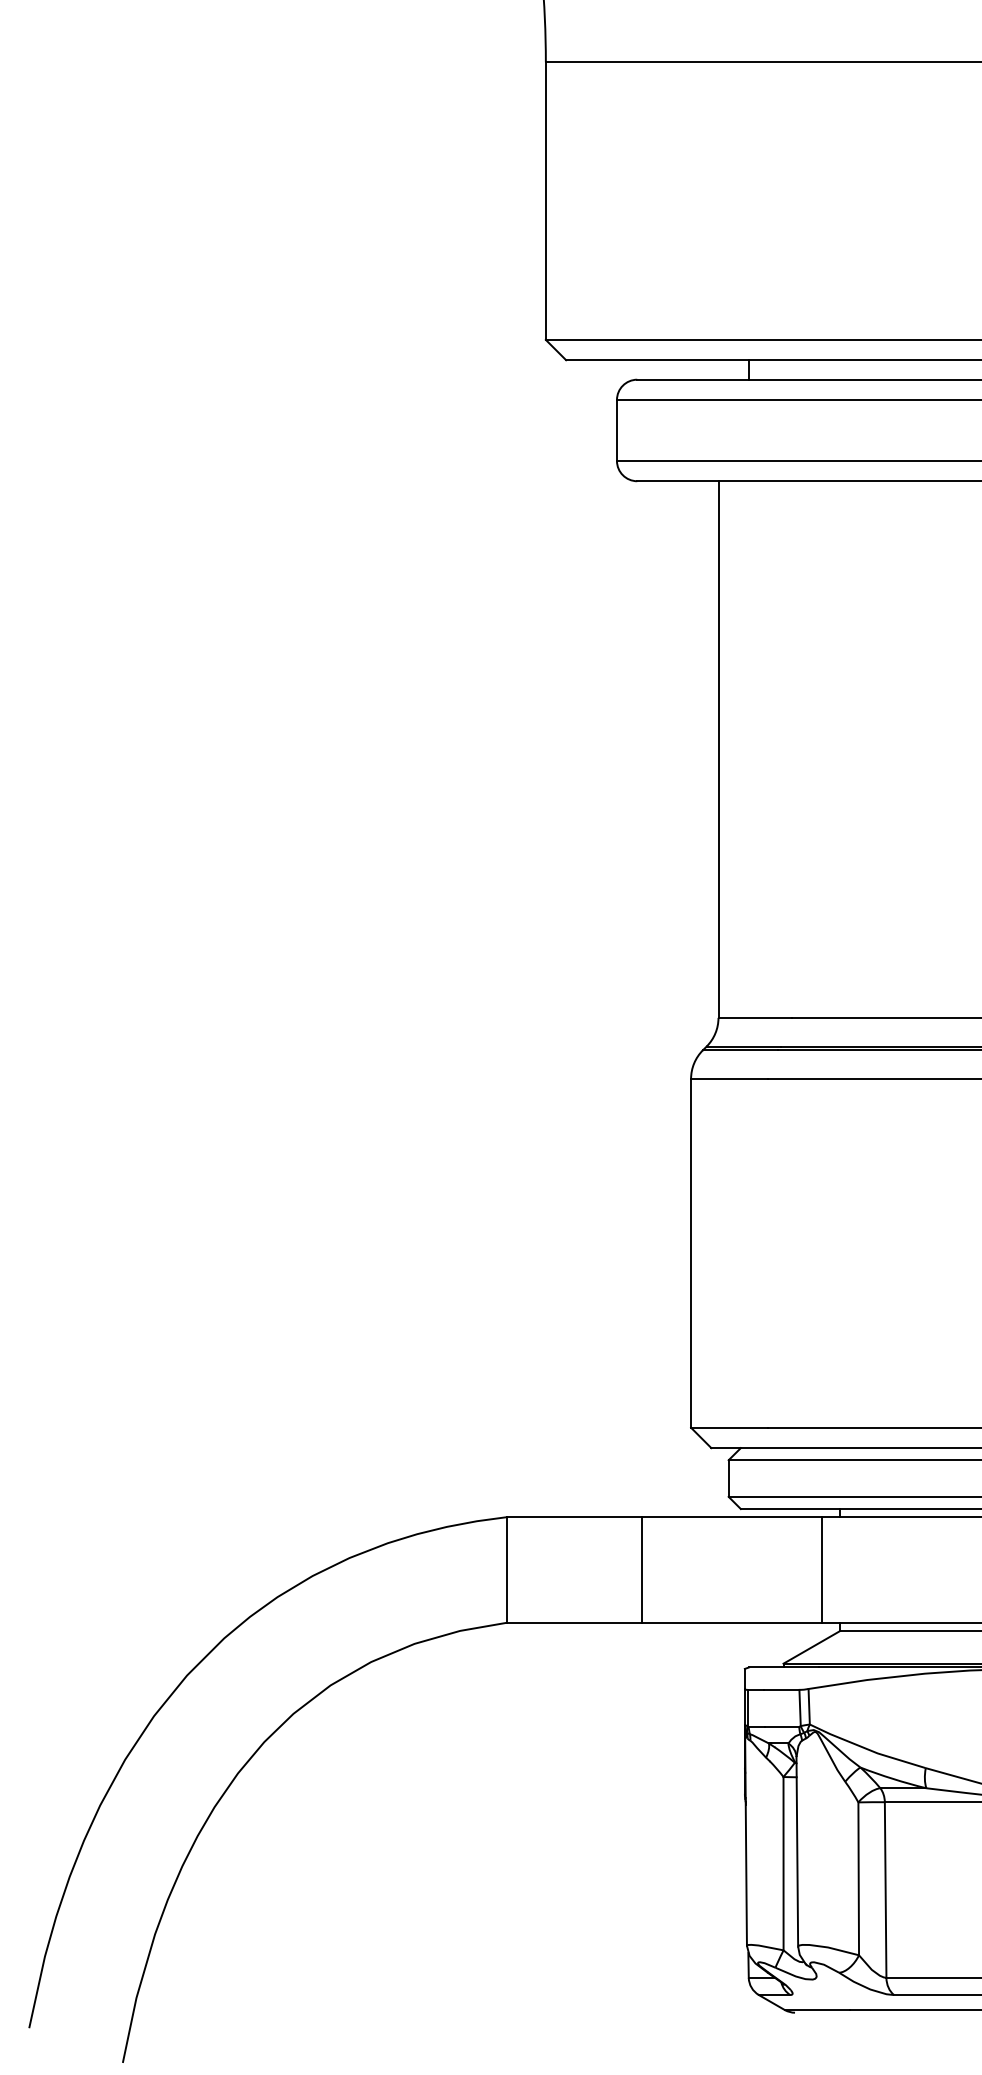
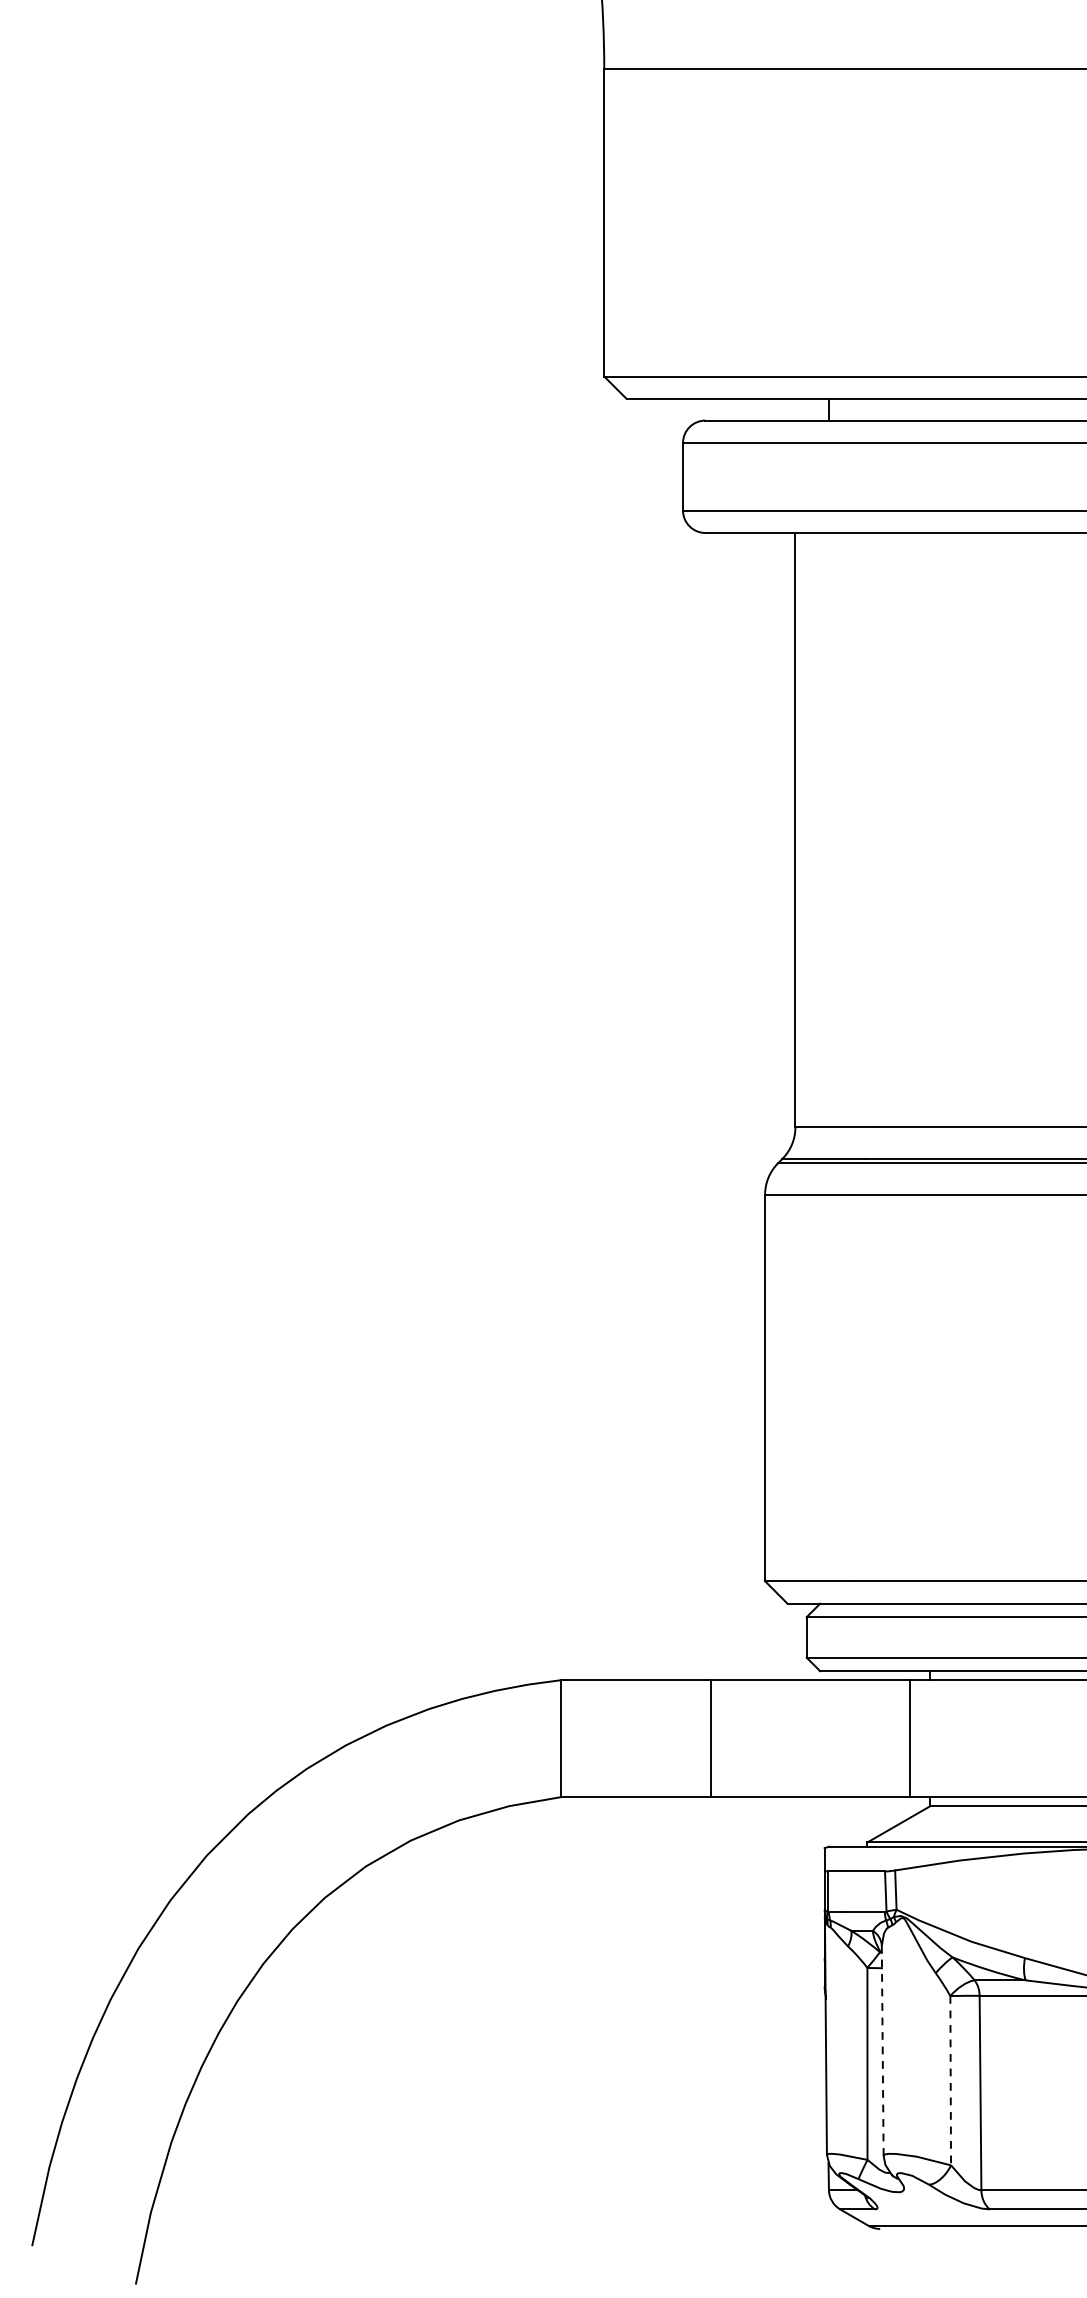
line: (797, 1851) -> (882, 2050), solid -> dashed
line: (858, 1879) -> (950, 2081), solid -> dashed

